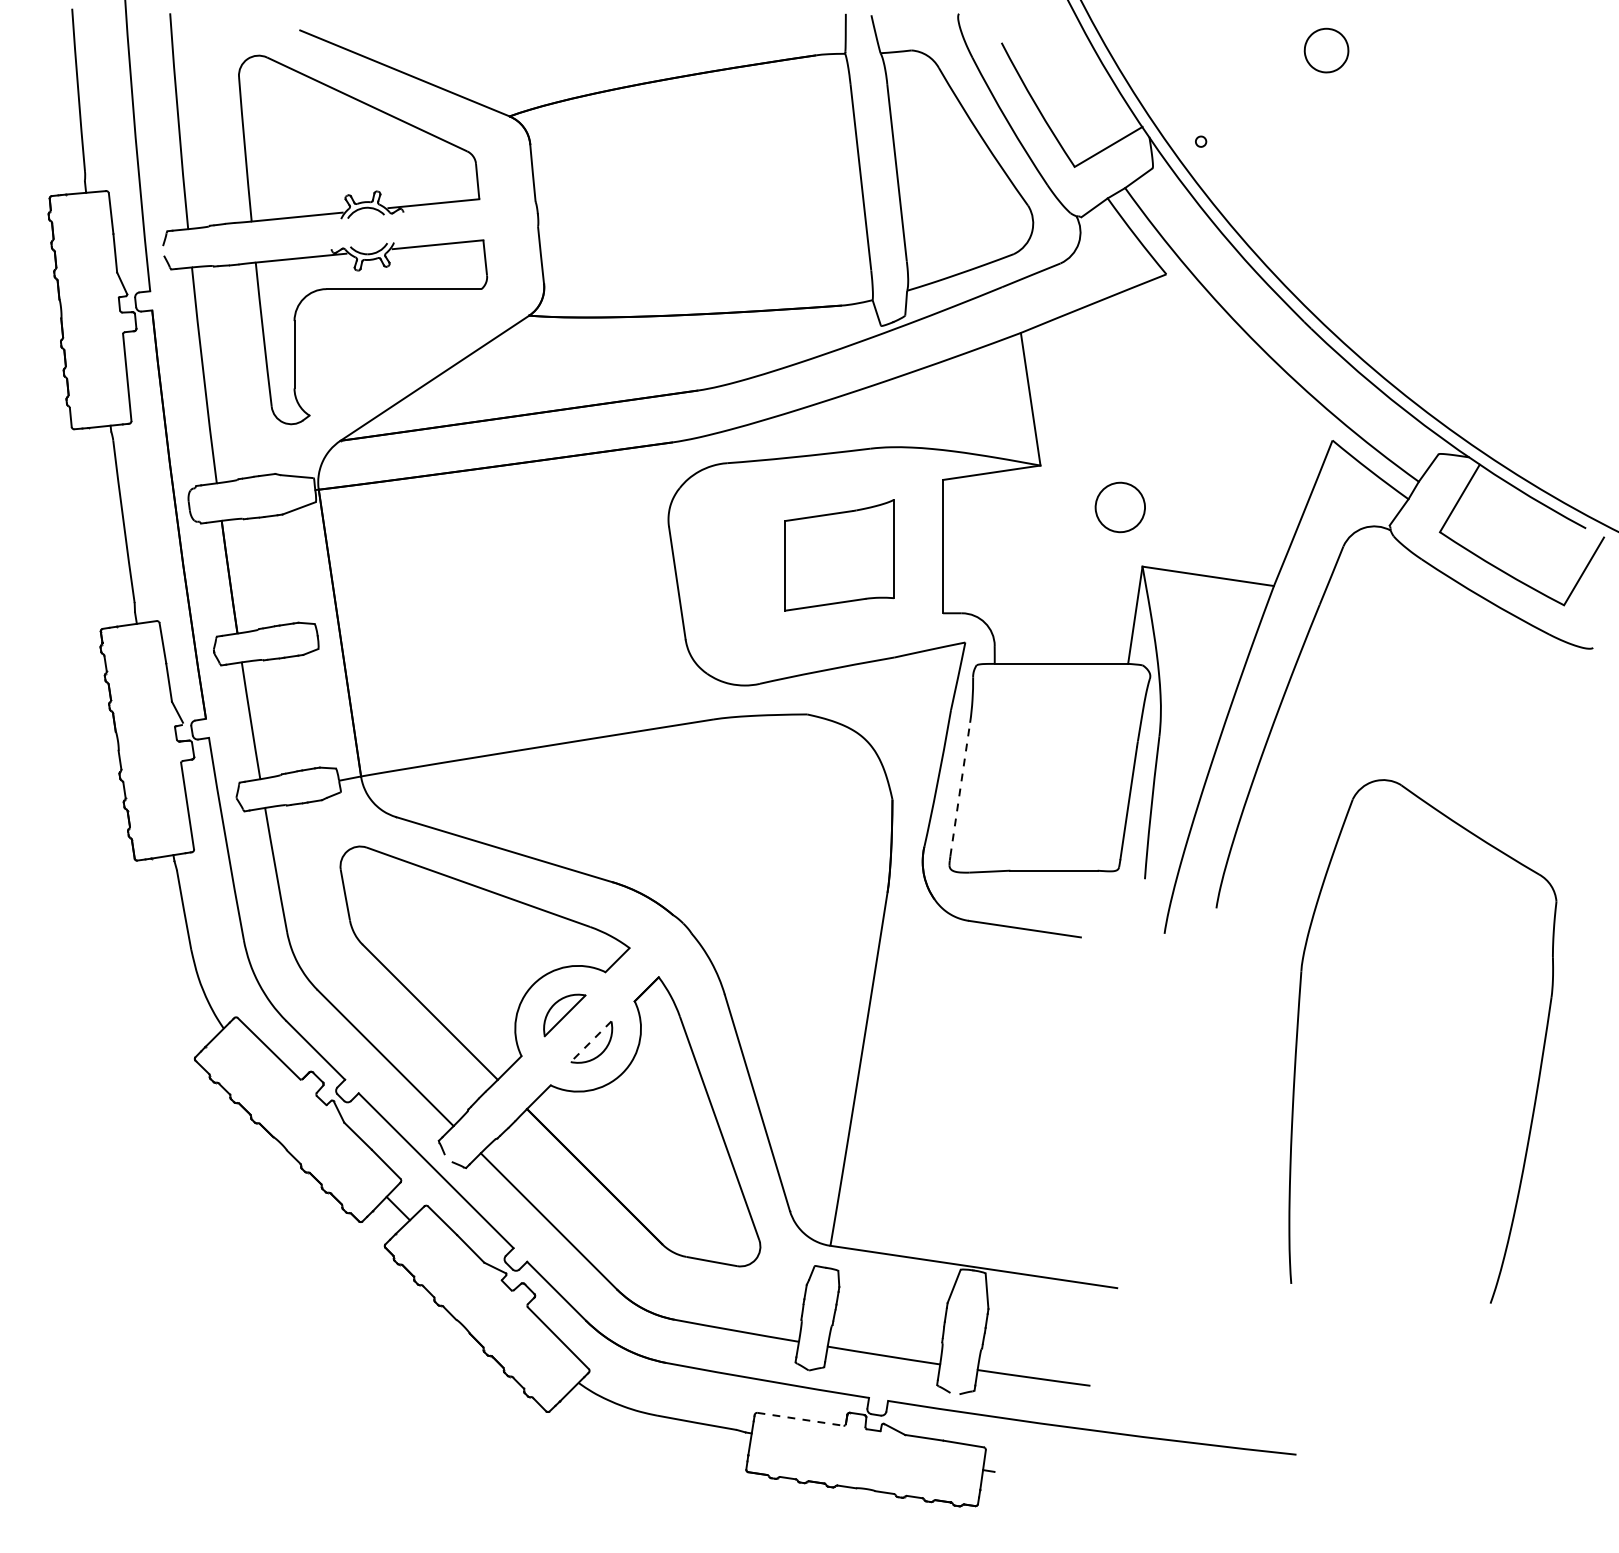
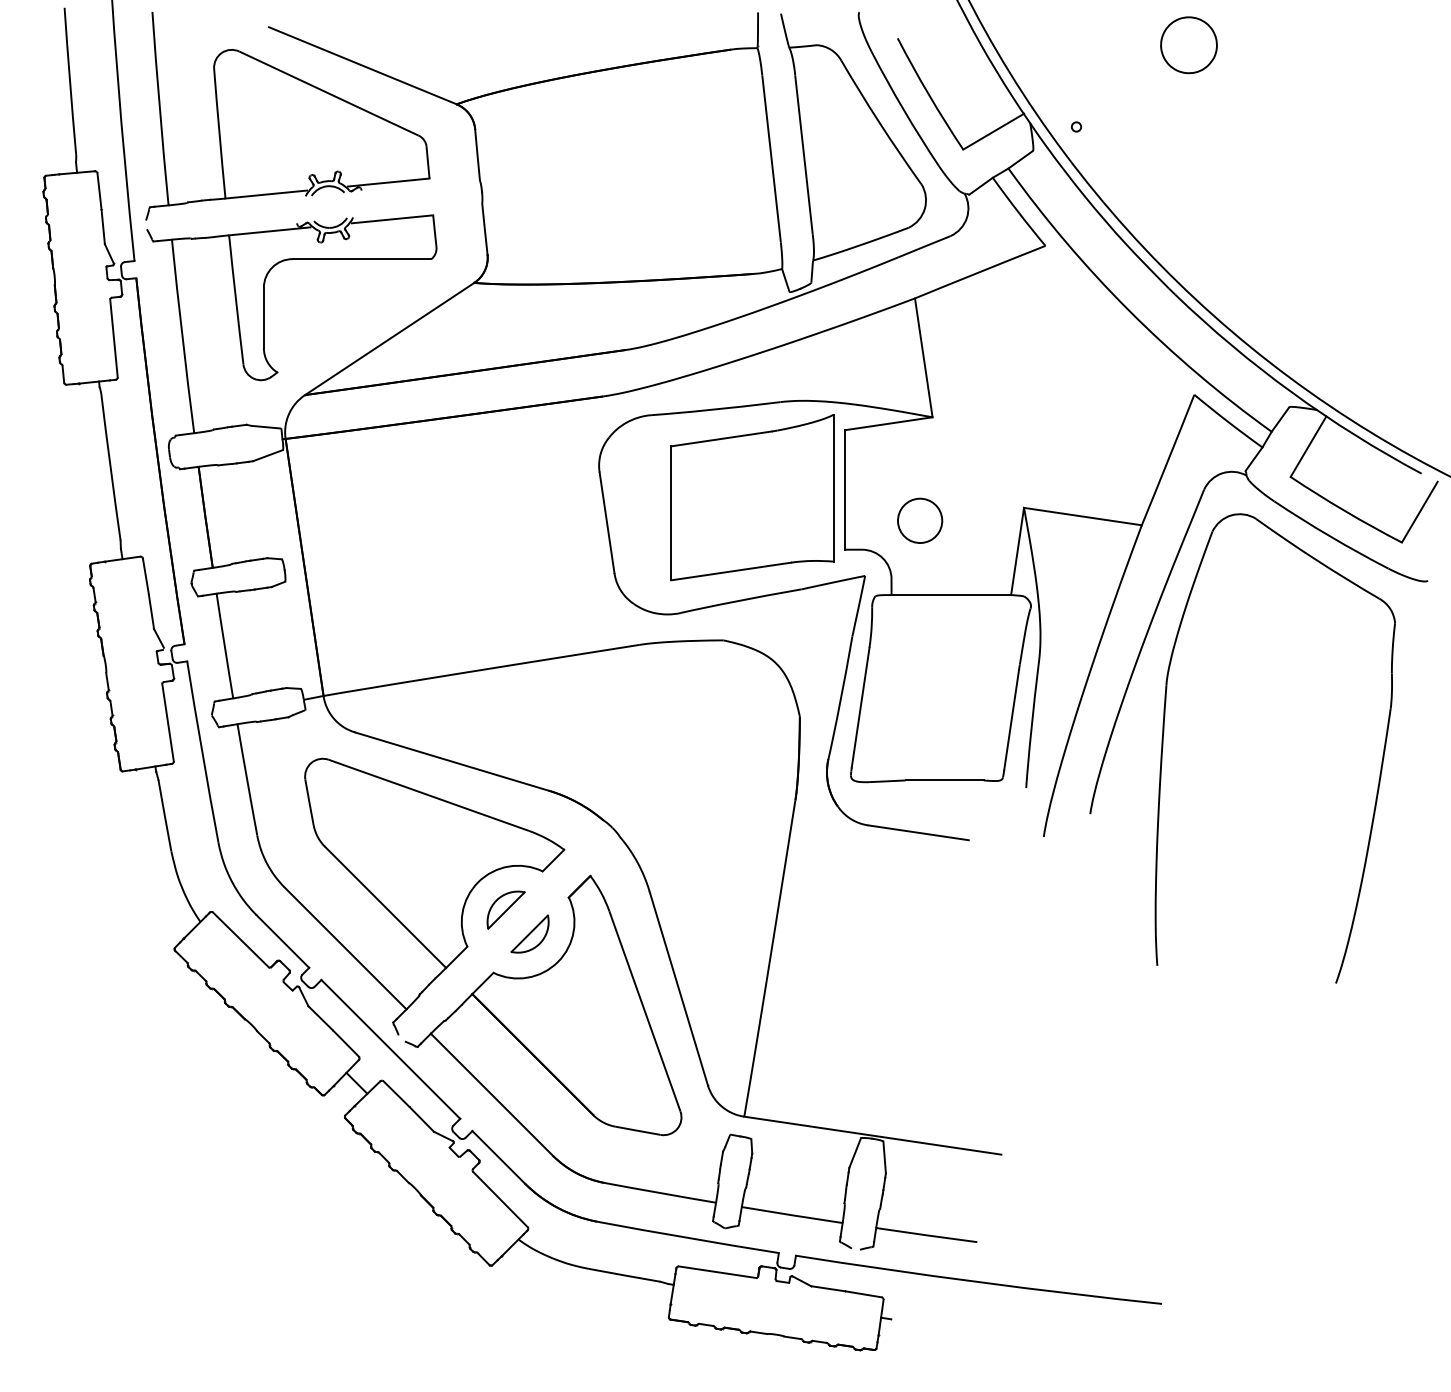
part: (1326, 50) -> (1188, 45), size x1.43
part: (1120, 507) -> (920, 520), moved
part: (839, 555) -> (752, 497), size x1.67
line: (960, 789) -> (860, 707), dashed -> solid
line: (590, 1041) -> (529, 933), dashed -> solid
part: (1540, 1062) -> (1380, 767), moved
line: (801, 1419) -> (718, 1272), dashed -> solid

